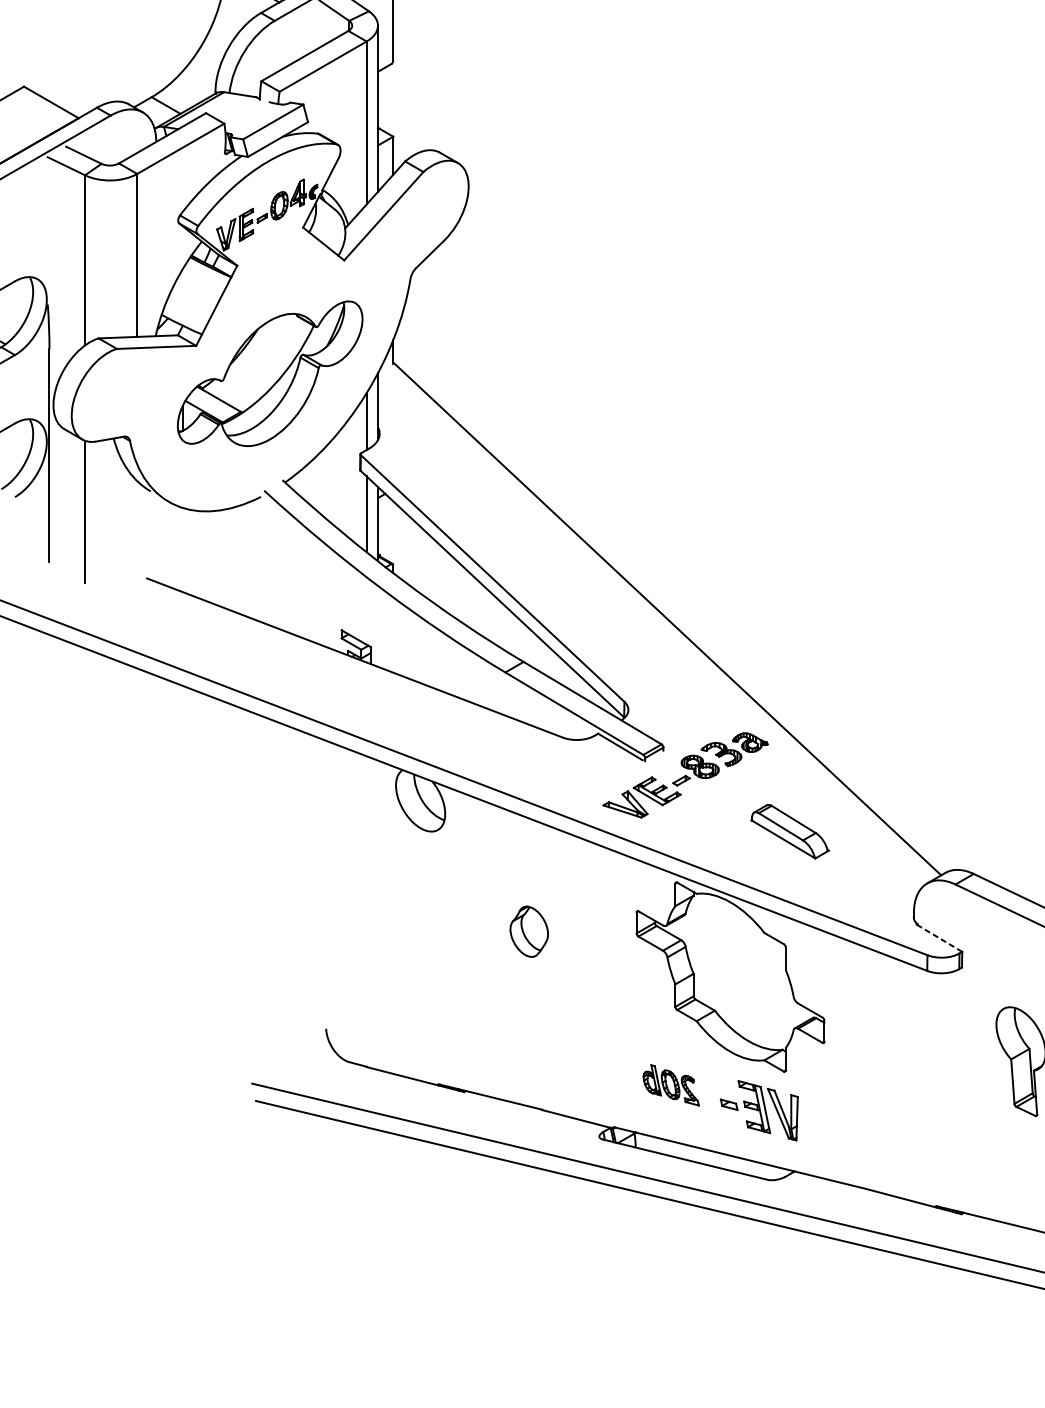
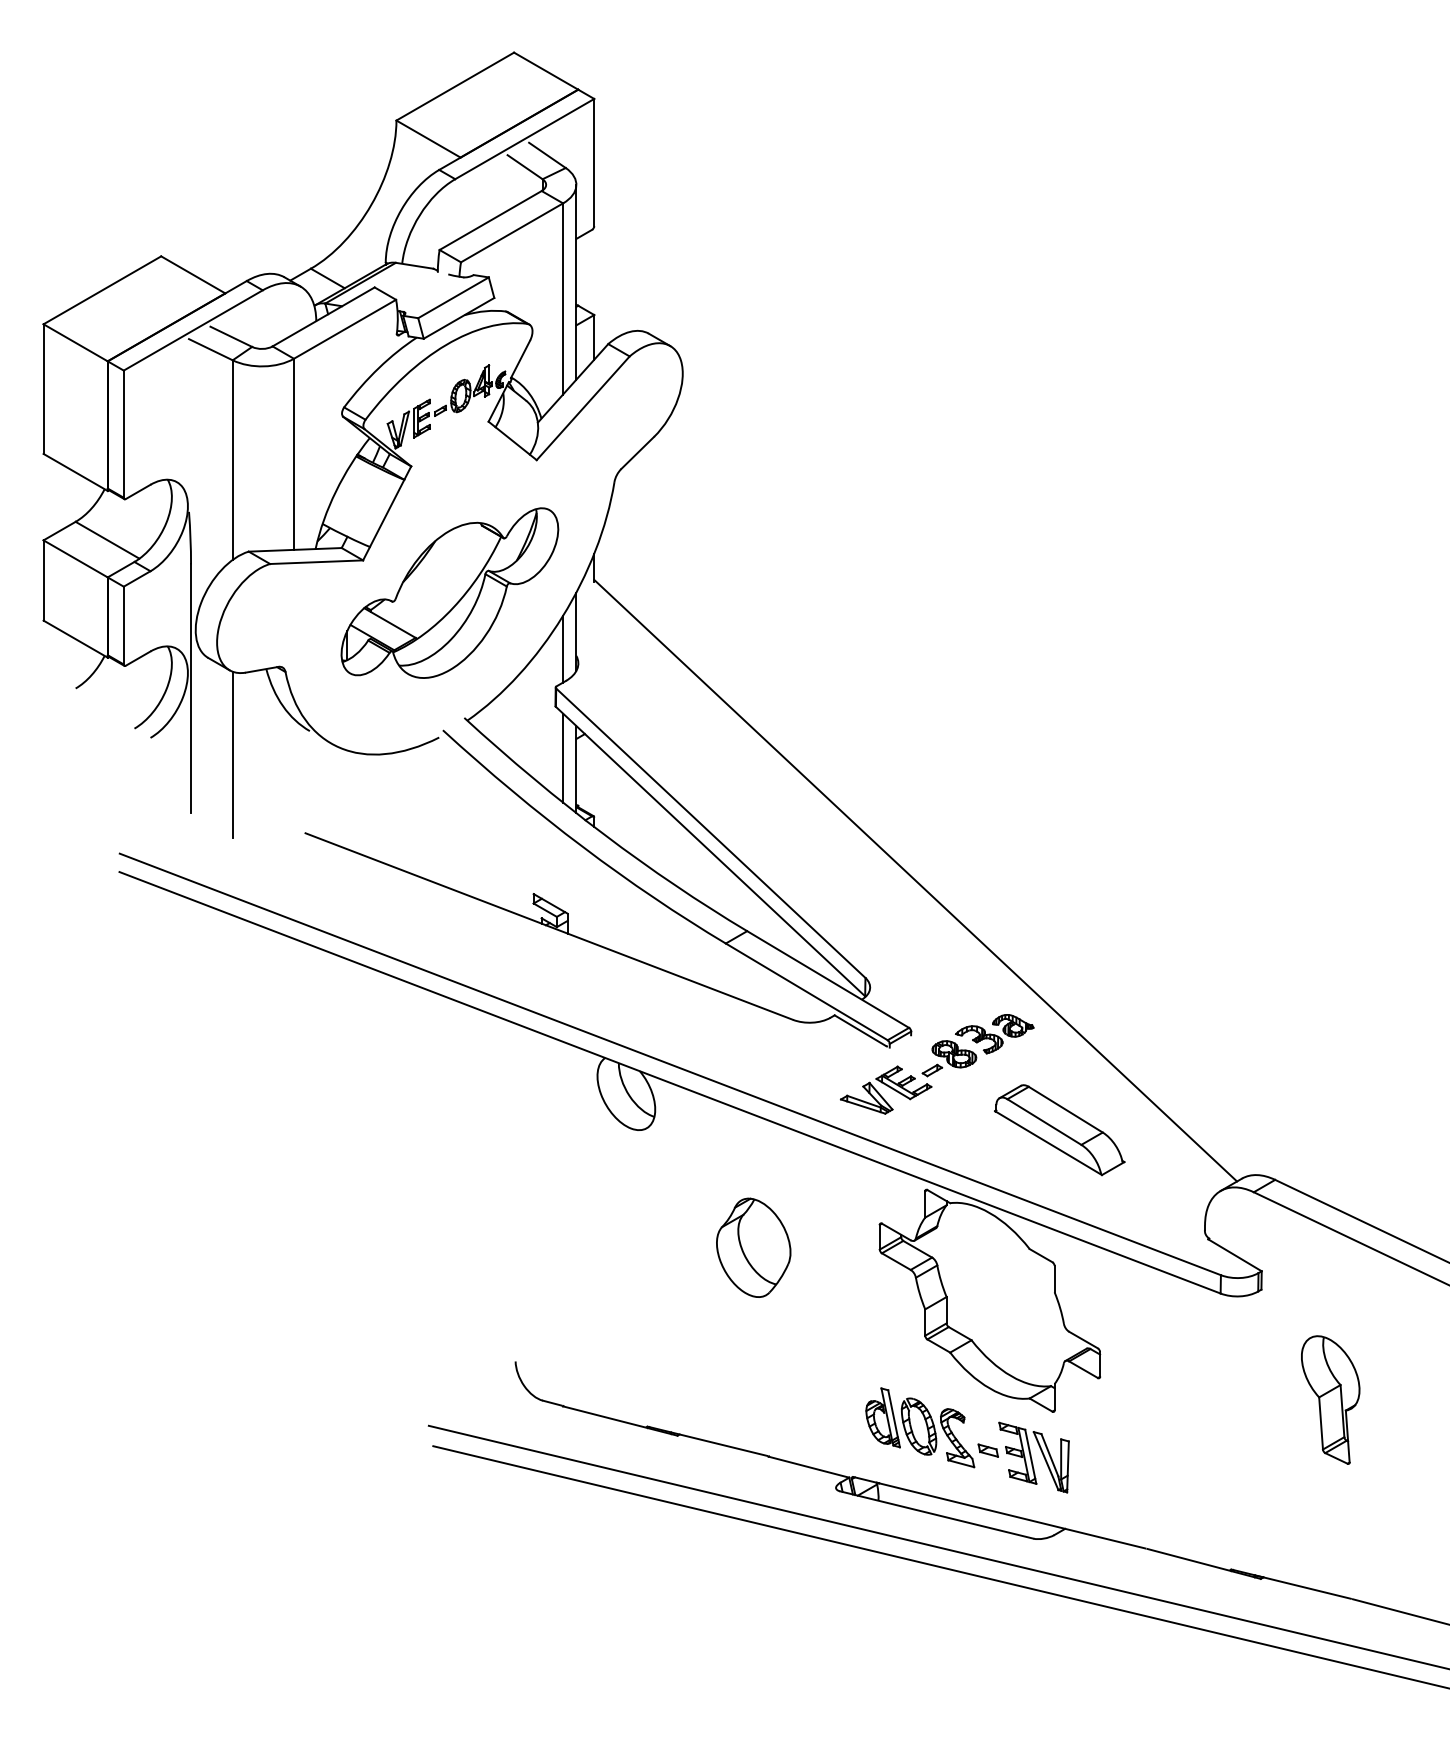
part: (789, 831) -> (1059, 1130), size x1.43
part: (528, 931) -> (753, 1247), size x1.67
line: (939, 938) -> (1234, 1255), dashed -> solid
part: (671, 1085) -> (920, 1427), size x1.67

